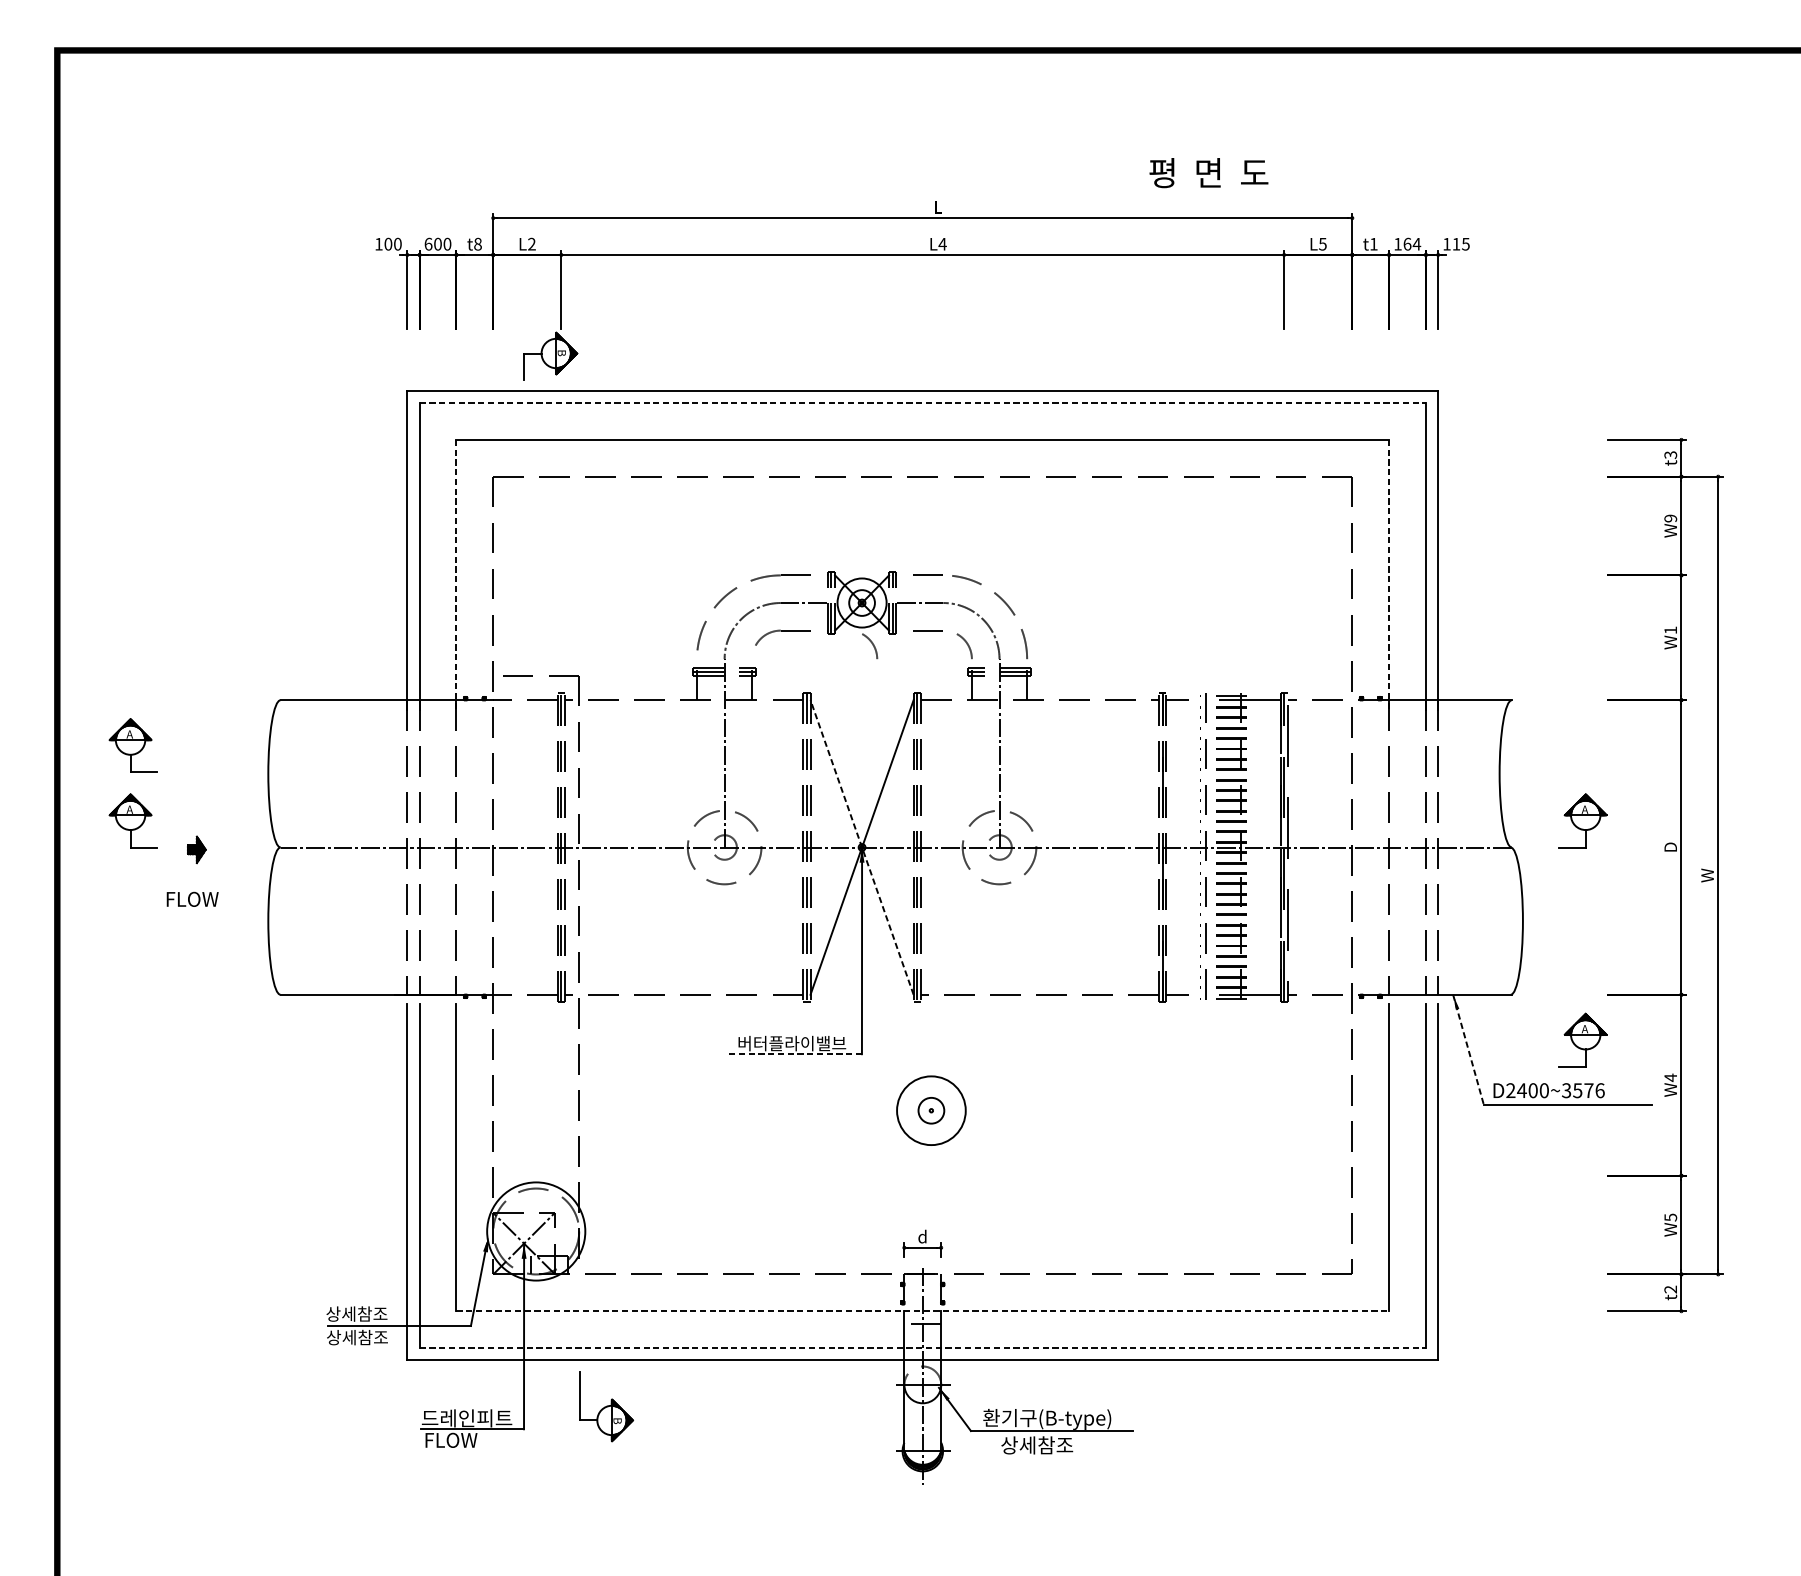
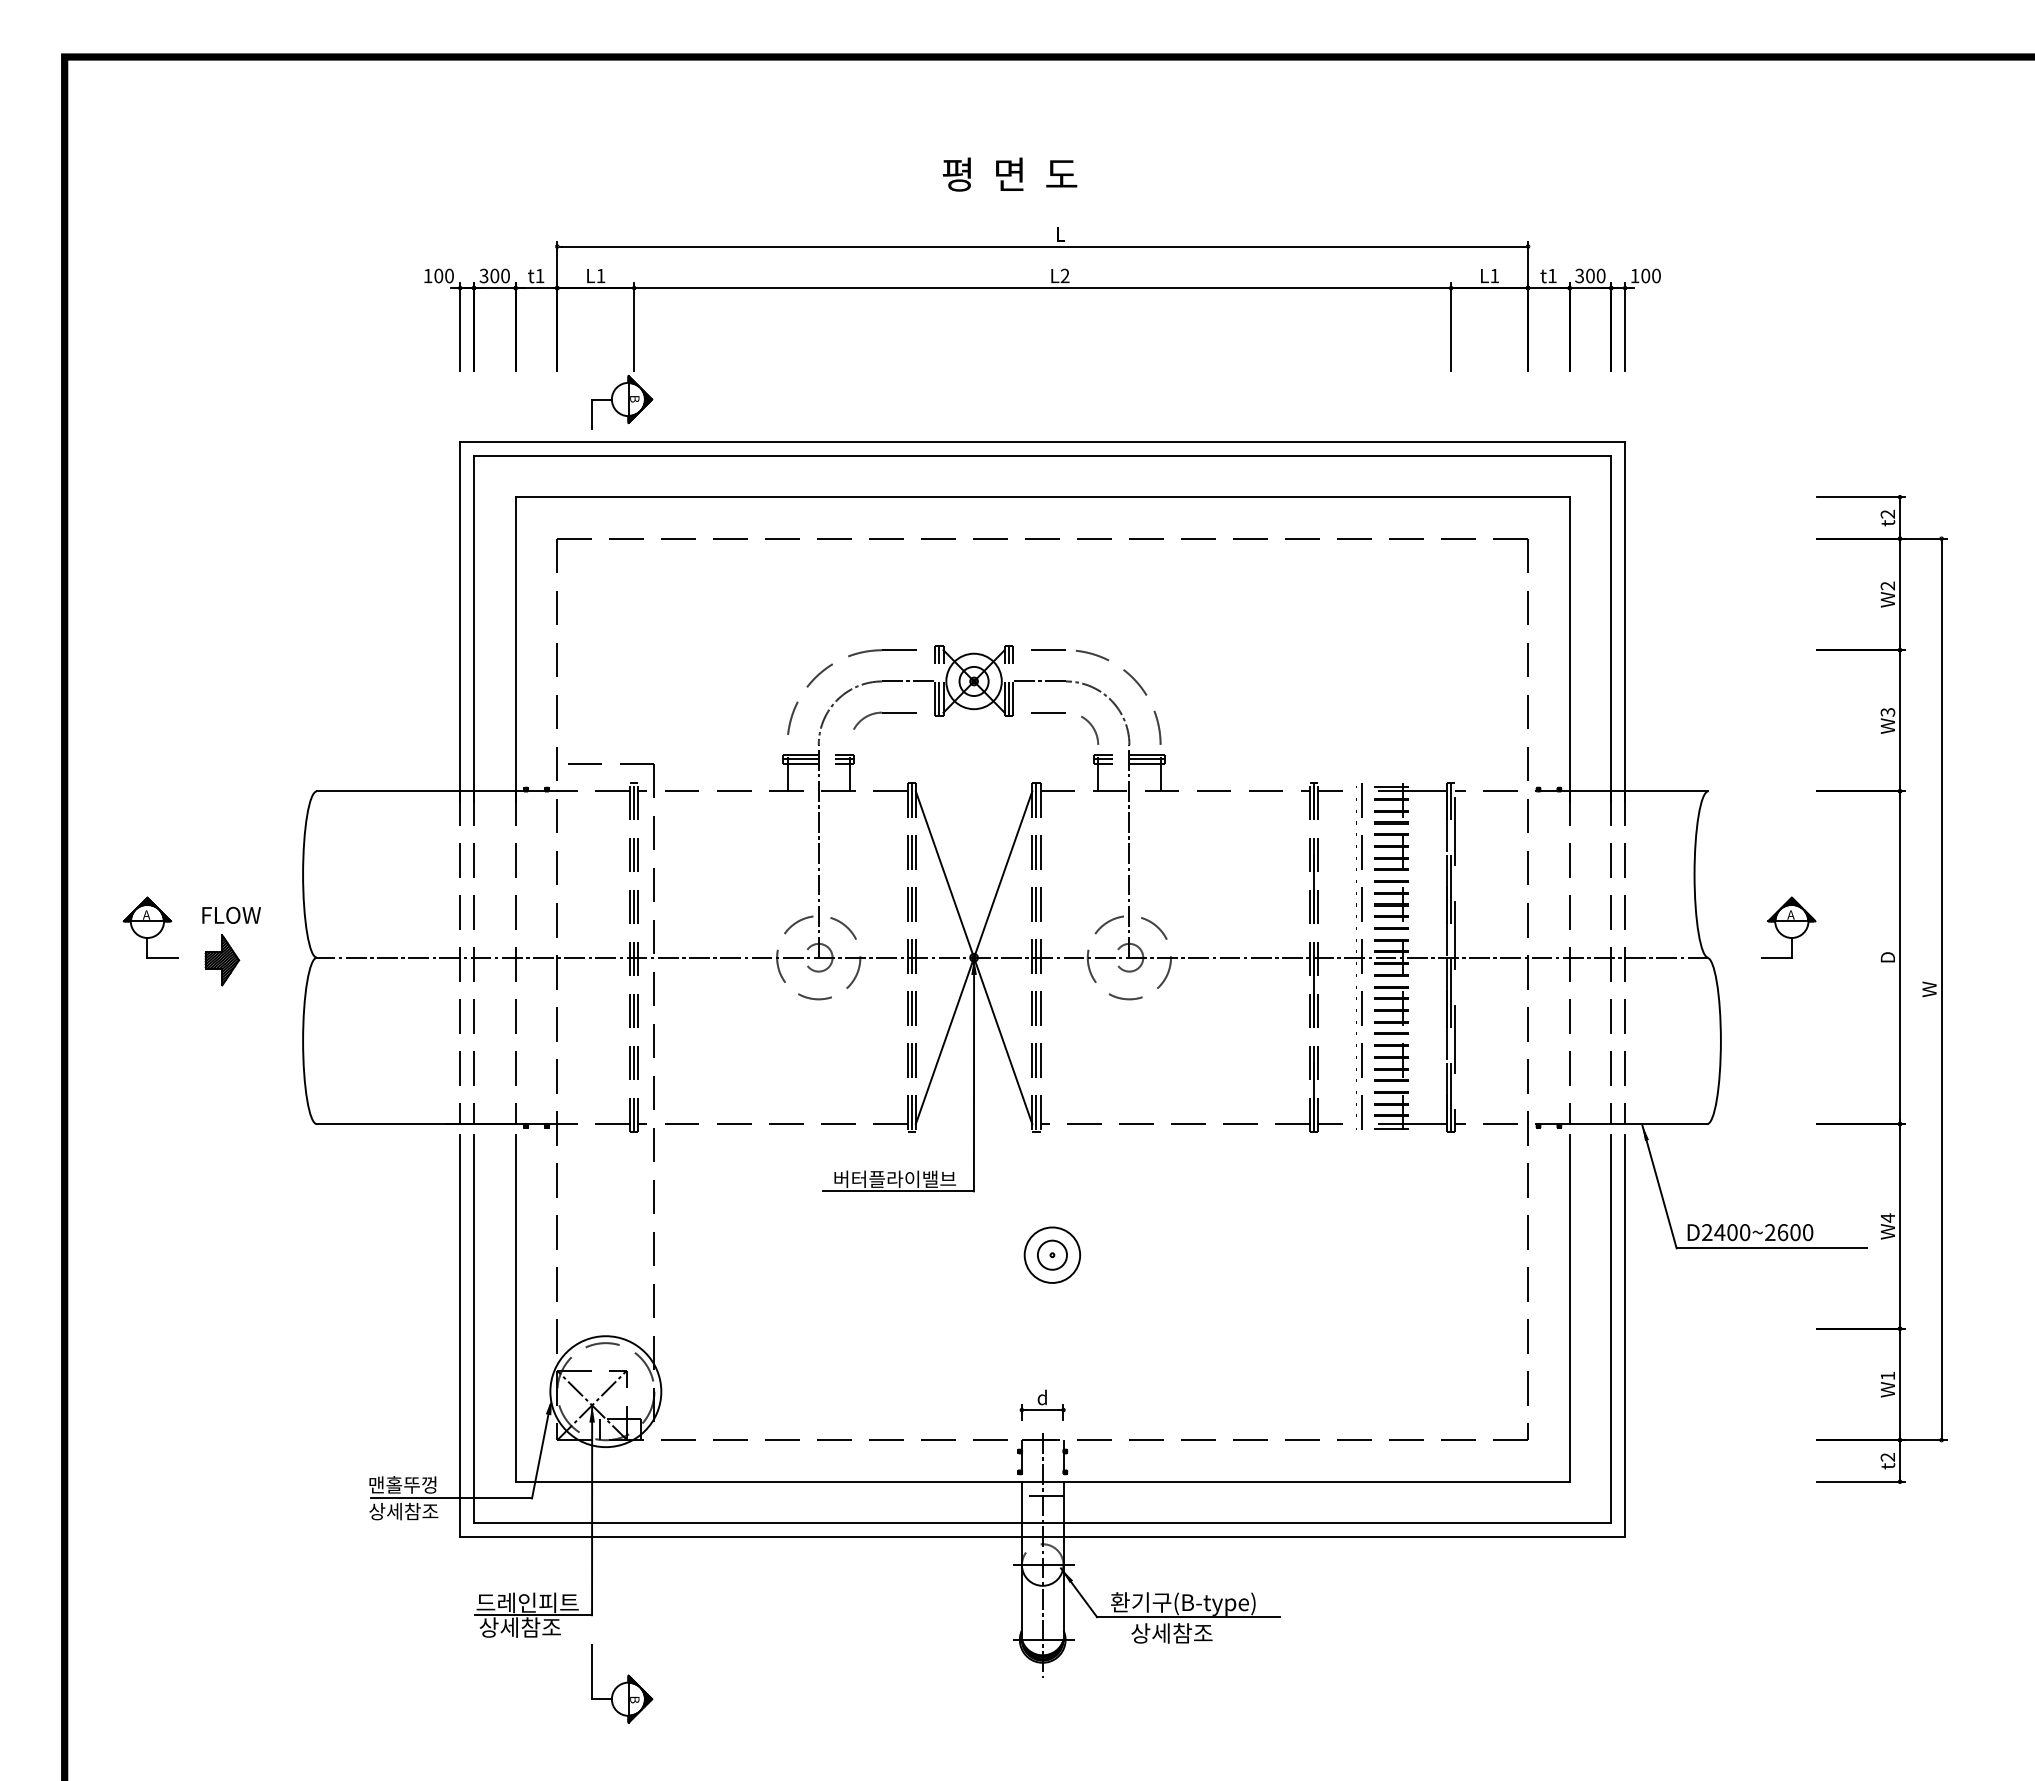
text: (1208, 172) -> (1009, 174), moved
text: (427, 243) -> (483, 275), 600 -> 300
text: (477, 243) -> (539, 275), t8 -> t1
text: (531, 243) -> (600, 275), L2 -> L1
text: (942, 243) -> (1064, 275), L4 -> L2
text: (1407, 243) -> (1590, 275), 164 -> 300
text: (1460, 243) -> (1650, 275), 115 -> 100
text: (1322, 244) -> (1494, 276), L5 -> L1
line: (922, 403) -> (1042, 455), dashed -> solid
text: (1671, 454) -> (1888, 513), t3 -> t2
text: (1671, 518) -> (1888, 585), W9 -> W2
line: (456, 574) -> (515, 649), dashed -> solid
line: (1388, 574) -> (1569, 649), dashed -> solid
text: (1670, 630) -> (1887, 712), W1 -> W3
arc: (872, 644) -> (985, 728), removed
part: (133, 745) -> (150, 842), removed
line: (861, 847) -> (973, 957), dashed -> solid
part: (197, 849) -> (222, 960), size x1.67
text: (192, 898) -> (231, 914), moved
part: (1582, 1040) -> (1788, 1175), removed
line: (1468, 1049) -> (1659, 1186), dashed -> solid
line: (795, 1054) -> (898, 1191), dashed -> solid
text: (1583, 1090) -> (1789, 1232), D2400~3576 -> D2400~2600
circle: (931, 1110) -> (1052, 1254), size x0.71
text: (1670, 1217) -> (1887, 1375), W5 -> W1
line: (922, 1310) -> (1042, 1481), dashed -> solid
text: (356, 1313) -> (402, 1484), 상세참조 -> 맨홀뚜껑
line: (922, 1348) -> (1042, 1523), dashed -> solid
part: (606, 1406) -> (622, 1683), moved
text: (459, 1440) -> (519, 1627), FLOW -> 상세참조

